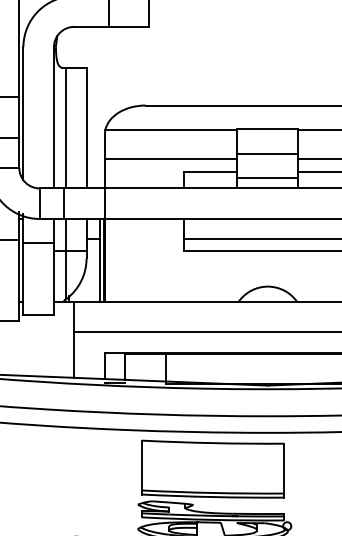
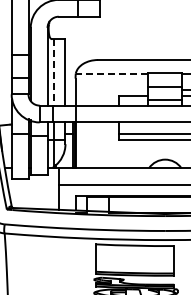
line: (66, 128) -> (54, 72), solid -> dashed
line: (170, 130) -> (111, 73), solid -> dashed
line: (170, 159) -> (111, 89), removed

